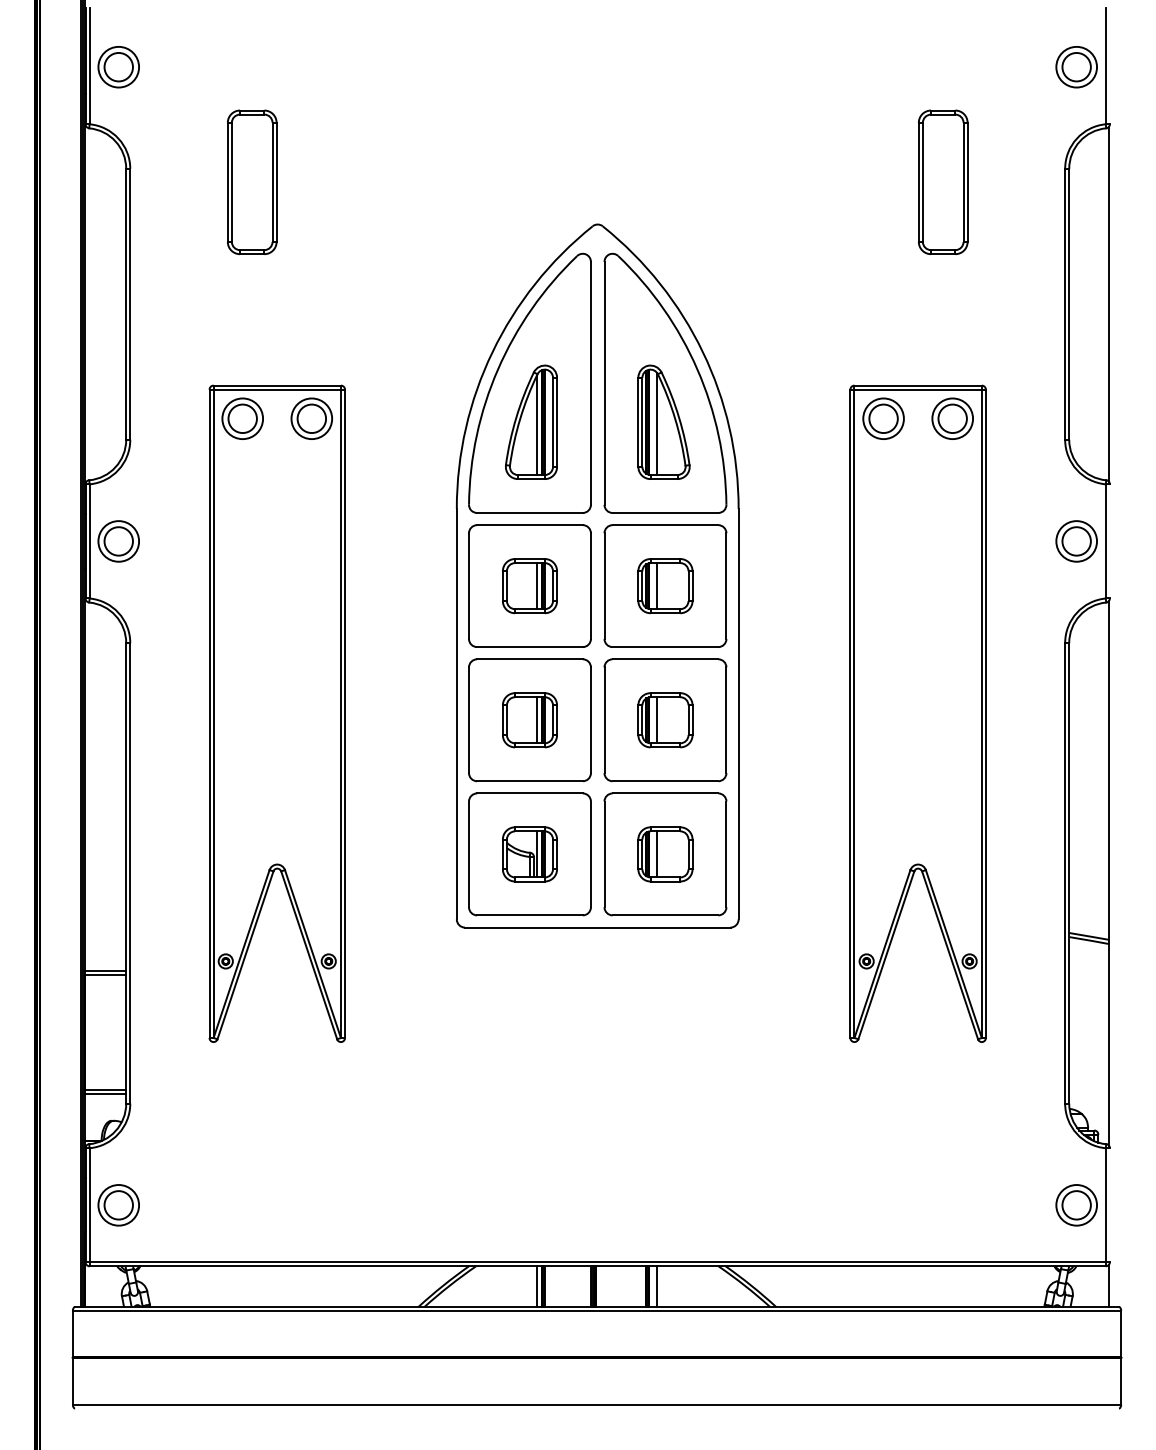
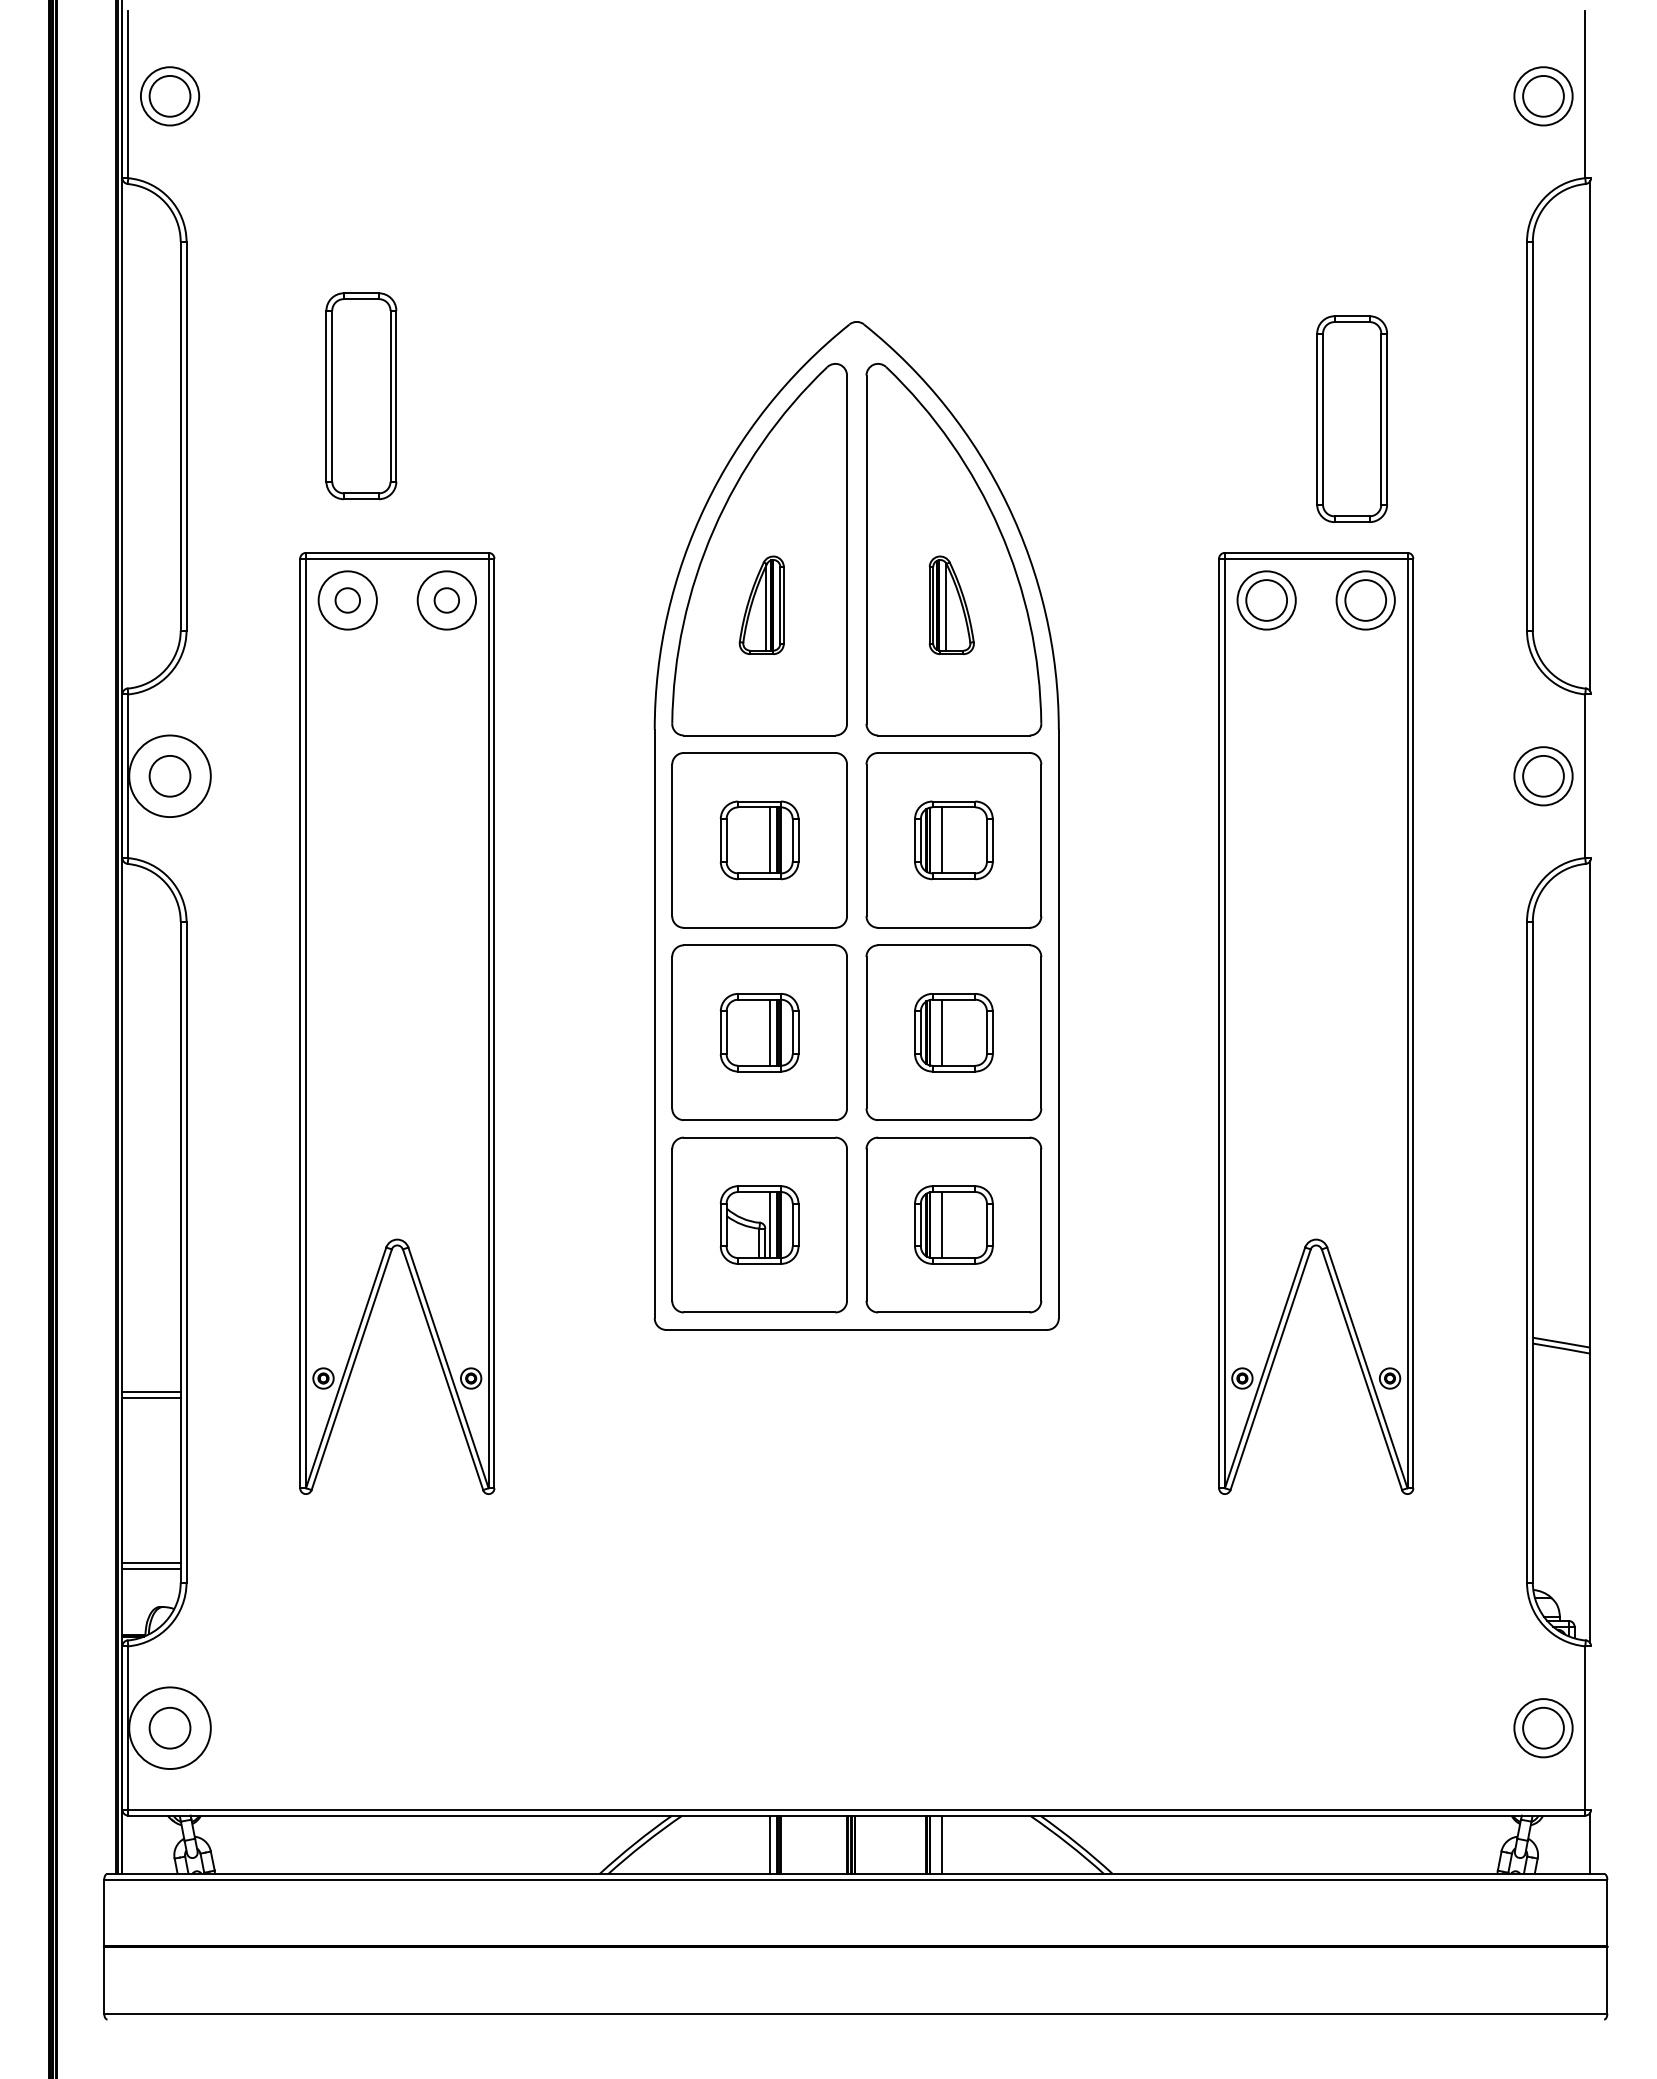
part: (252, 182) -> (361, 396), moved
part: (943, 182) -> (1352, 419), moved
circle: (242, 418) -> (347, 600), size x0.6
circle: (311, 418) -> (446, 600), size x0.6
part: (531, 421) -> (761, 604), size x0.6
part: (663, 421) -> (951, 604), size x0.6
circle: (118, 541) -> (169, 776), size x1.4
circle: (118, 1205) -> (169, 1728), size x1.4

